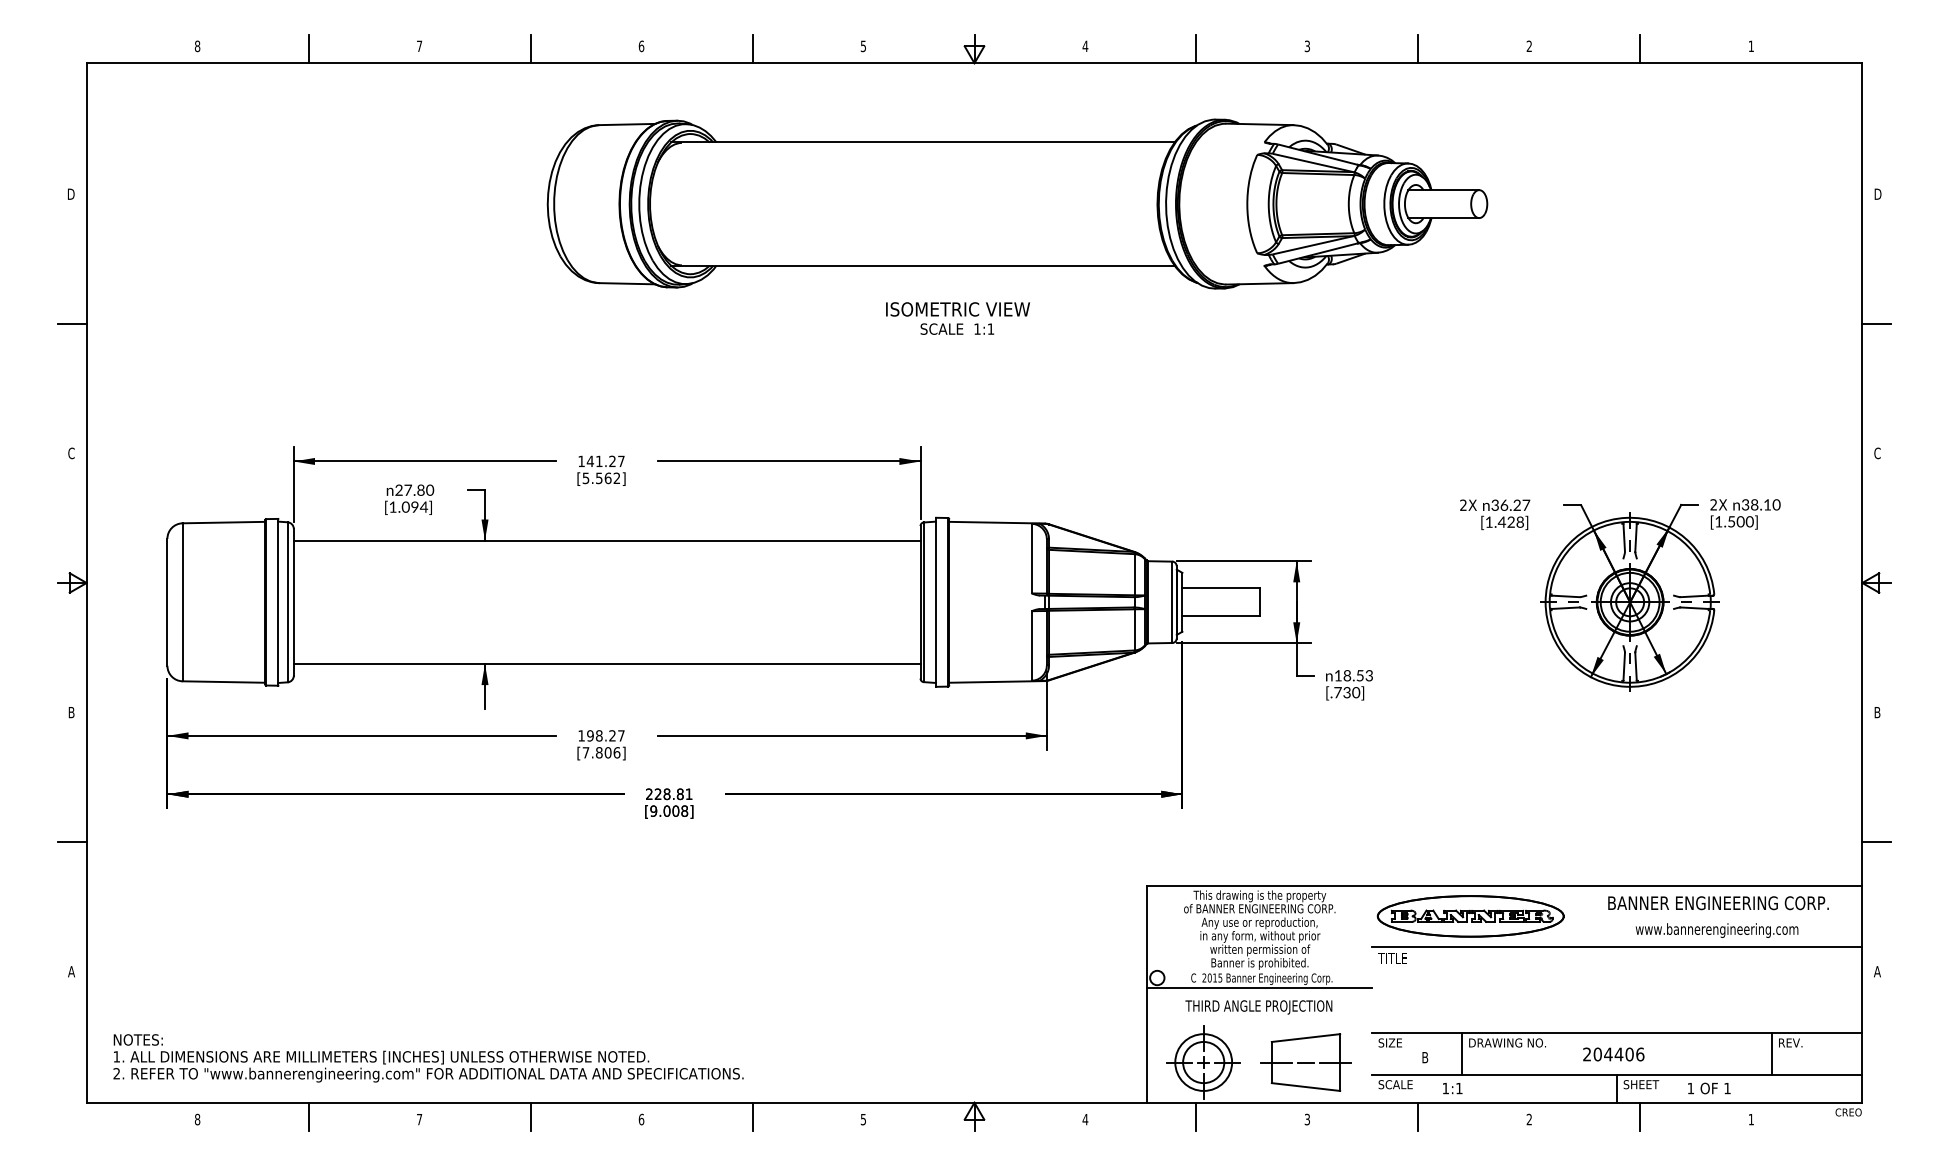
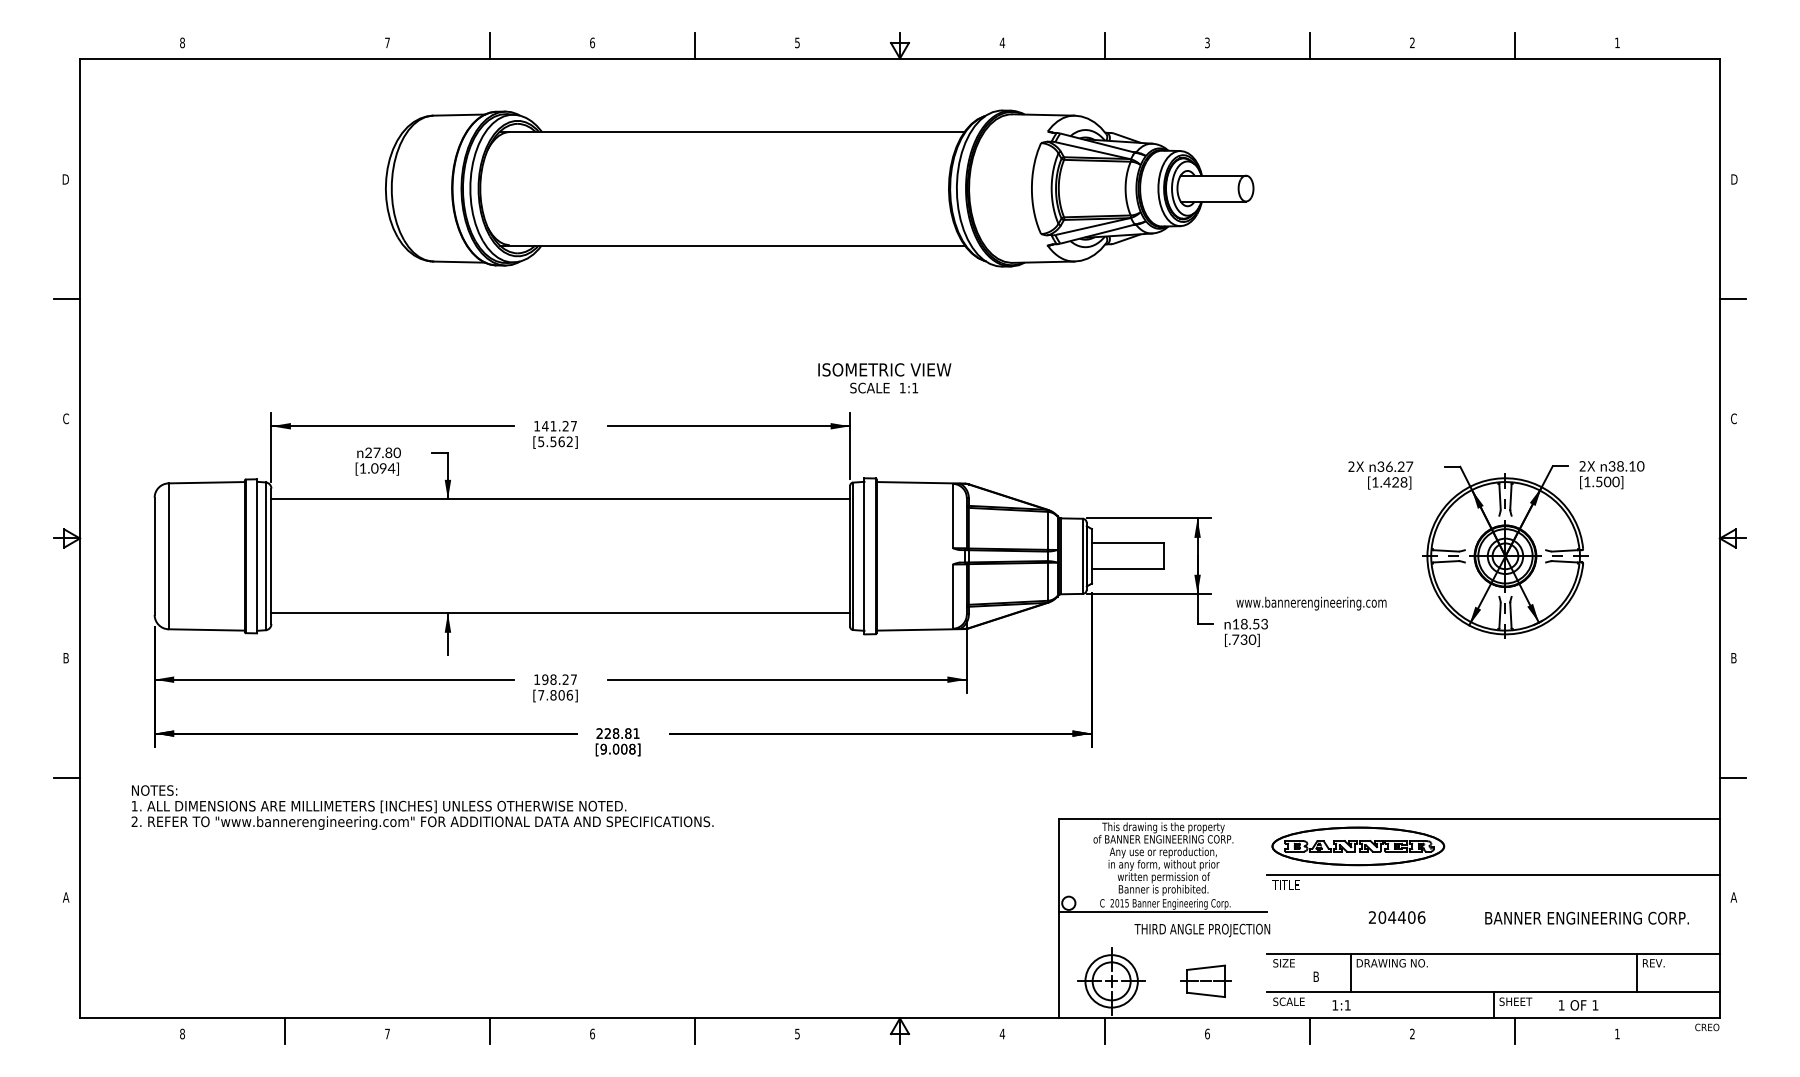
line: (308, 49) -> (284, 45), removed
part: (1017, 203) -> (819, 188), moved
text: (957, 318) -> (884, 378), moved
text: (1718, 903) -> (1587, 918), moved
text: (1716, 930) -> (1310, 603), moved
text: (1258, 1007) -> (1201, 930), moved
text: (1613, 1054) -> (1396, 917), moved
text: (428, 1058) -> (422, 807), moved
part: (1305, 1062) -> (1205, 981), size x0.6
text: (1307, 1119) -> (1207, 1033), 3 -> 6

